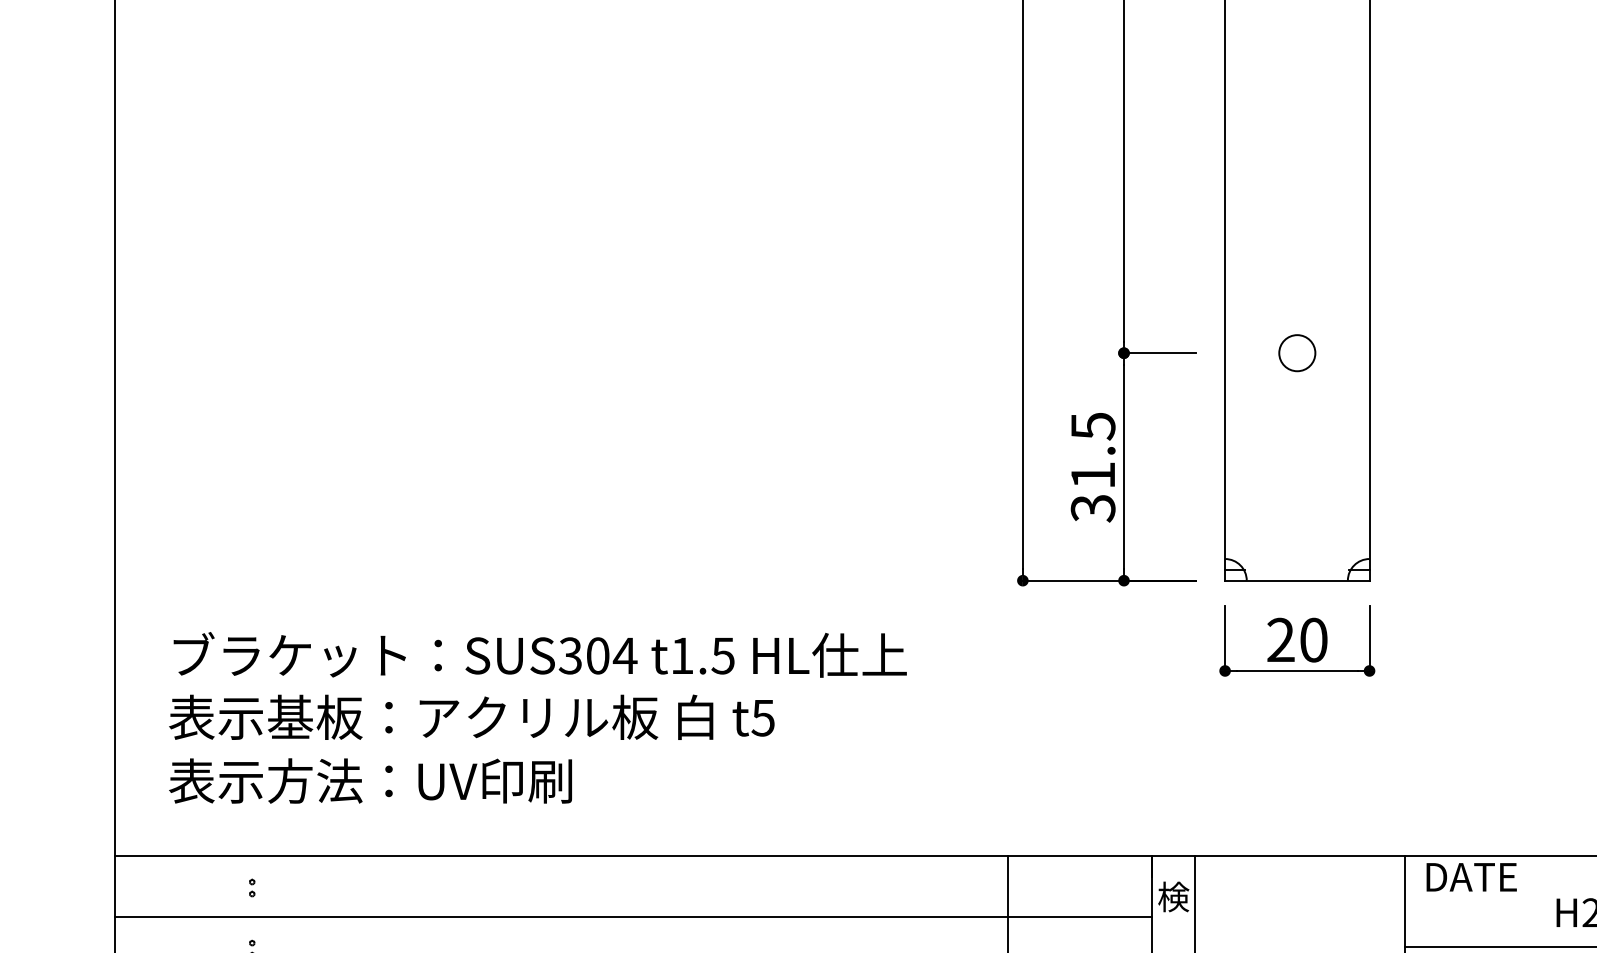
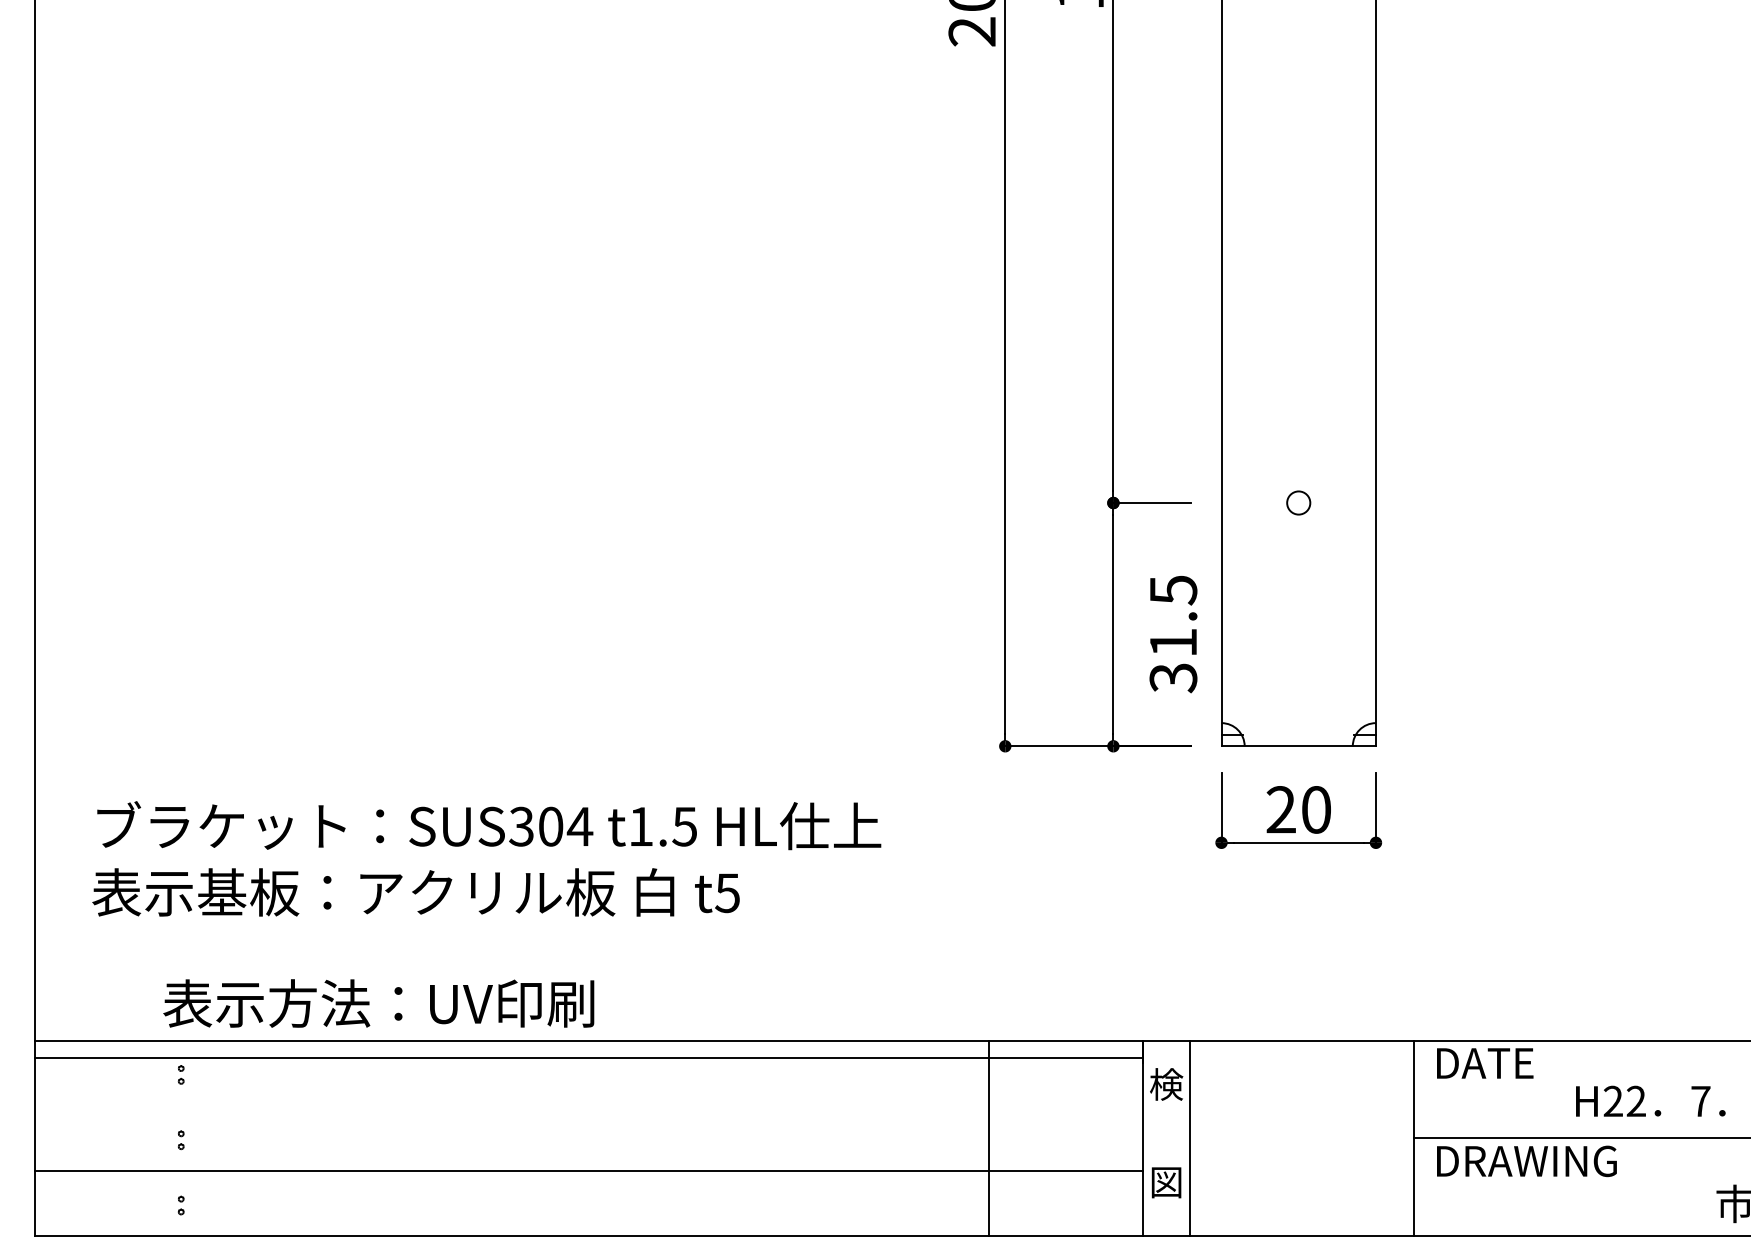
circle: (1297, 352) -> (1298, 502), size x0.6
text: (1093, 467) -> (1173, 634), moved
text: (370, 781) -> (378, 1003), moved
line: (634, 916) -> (589, 1057), moved

